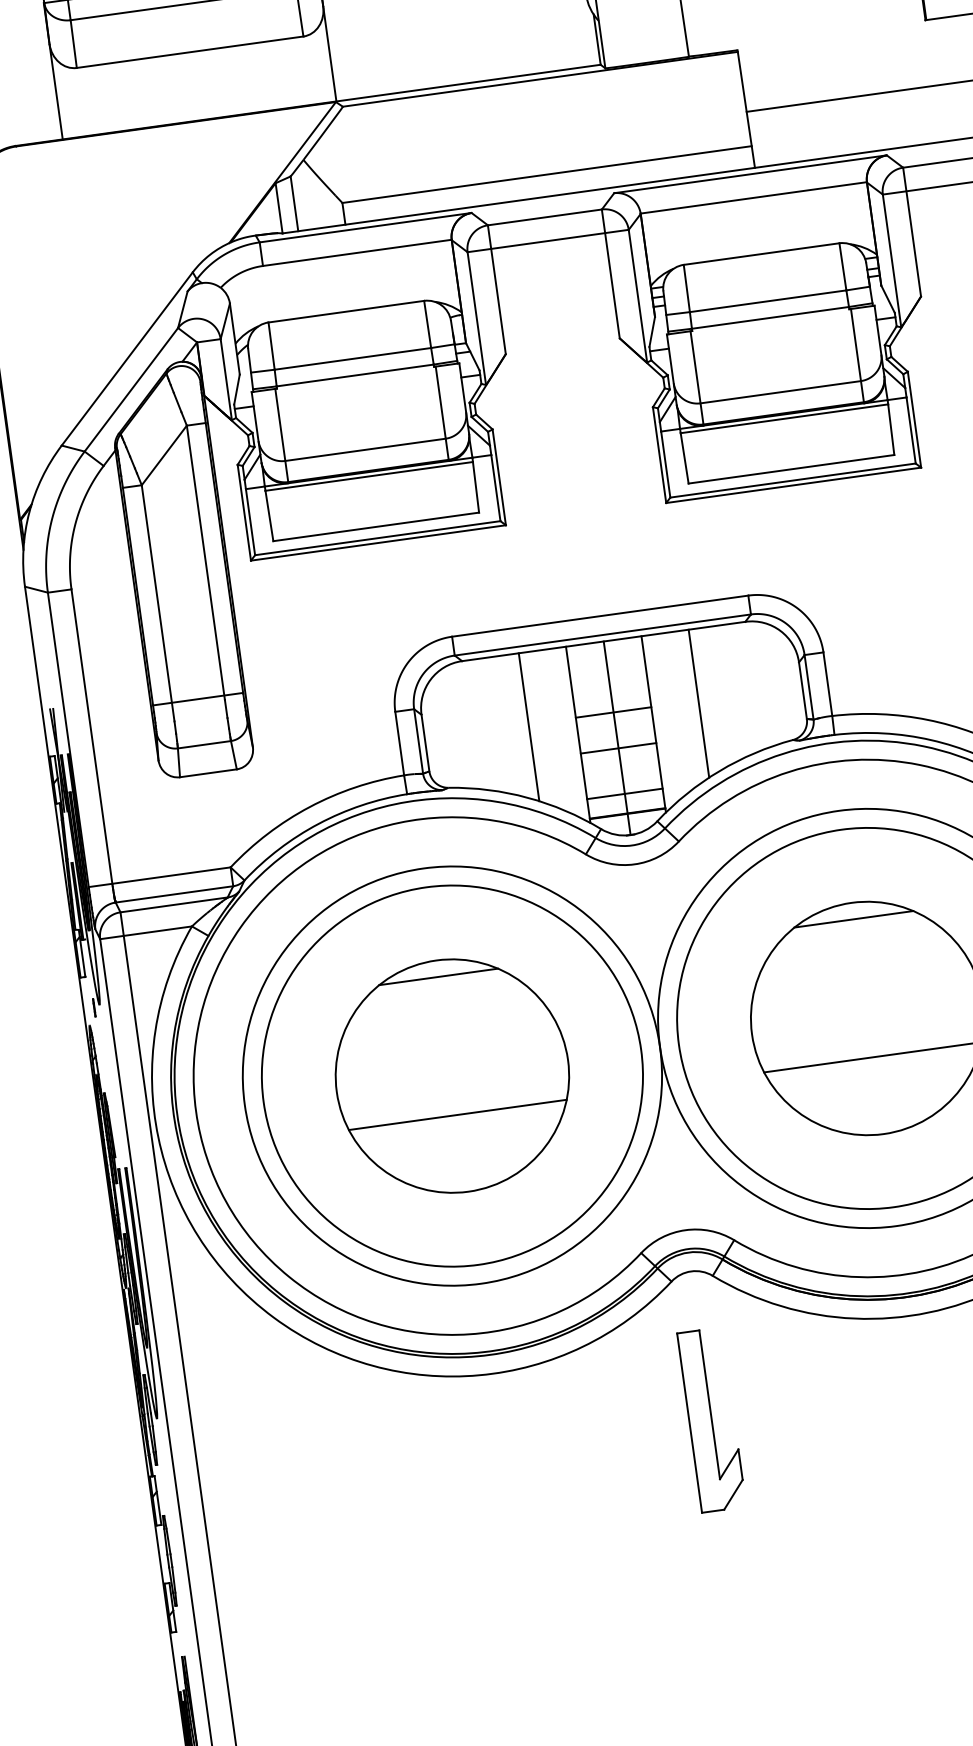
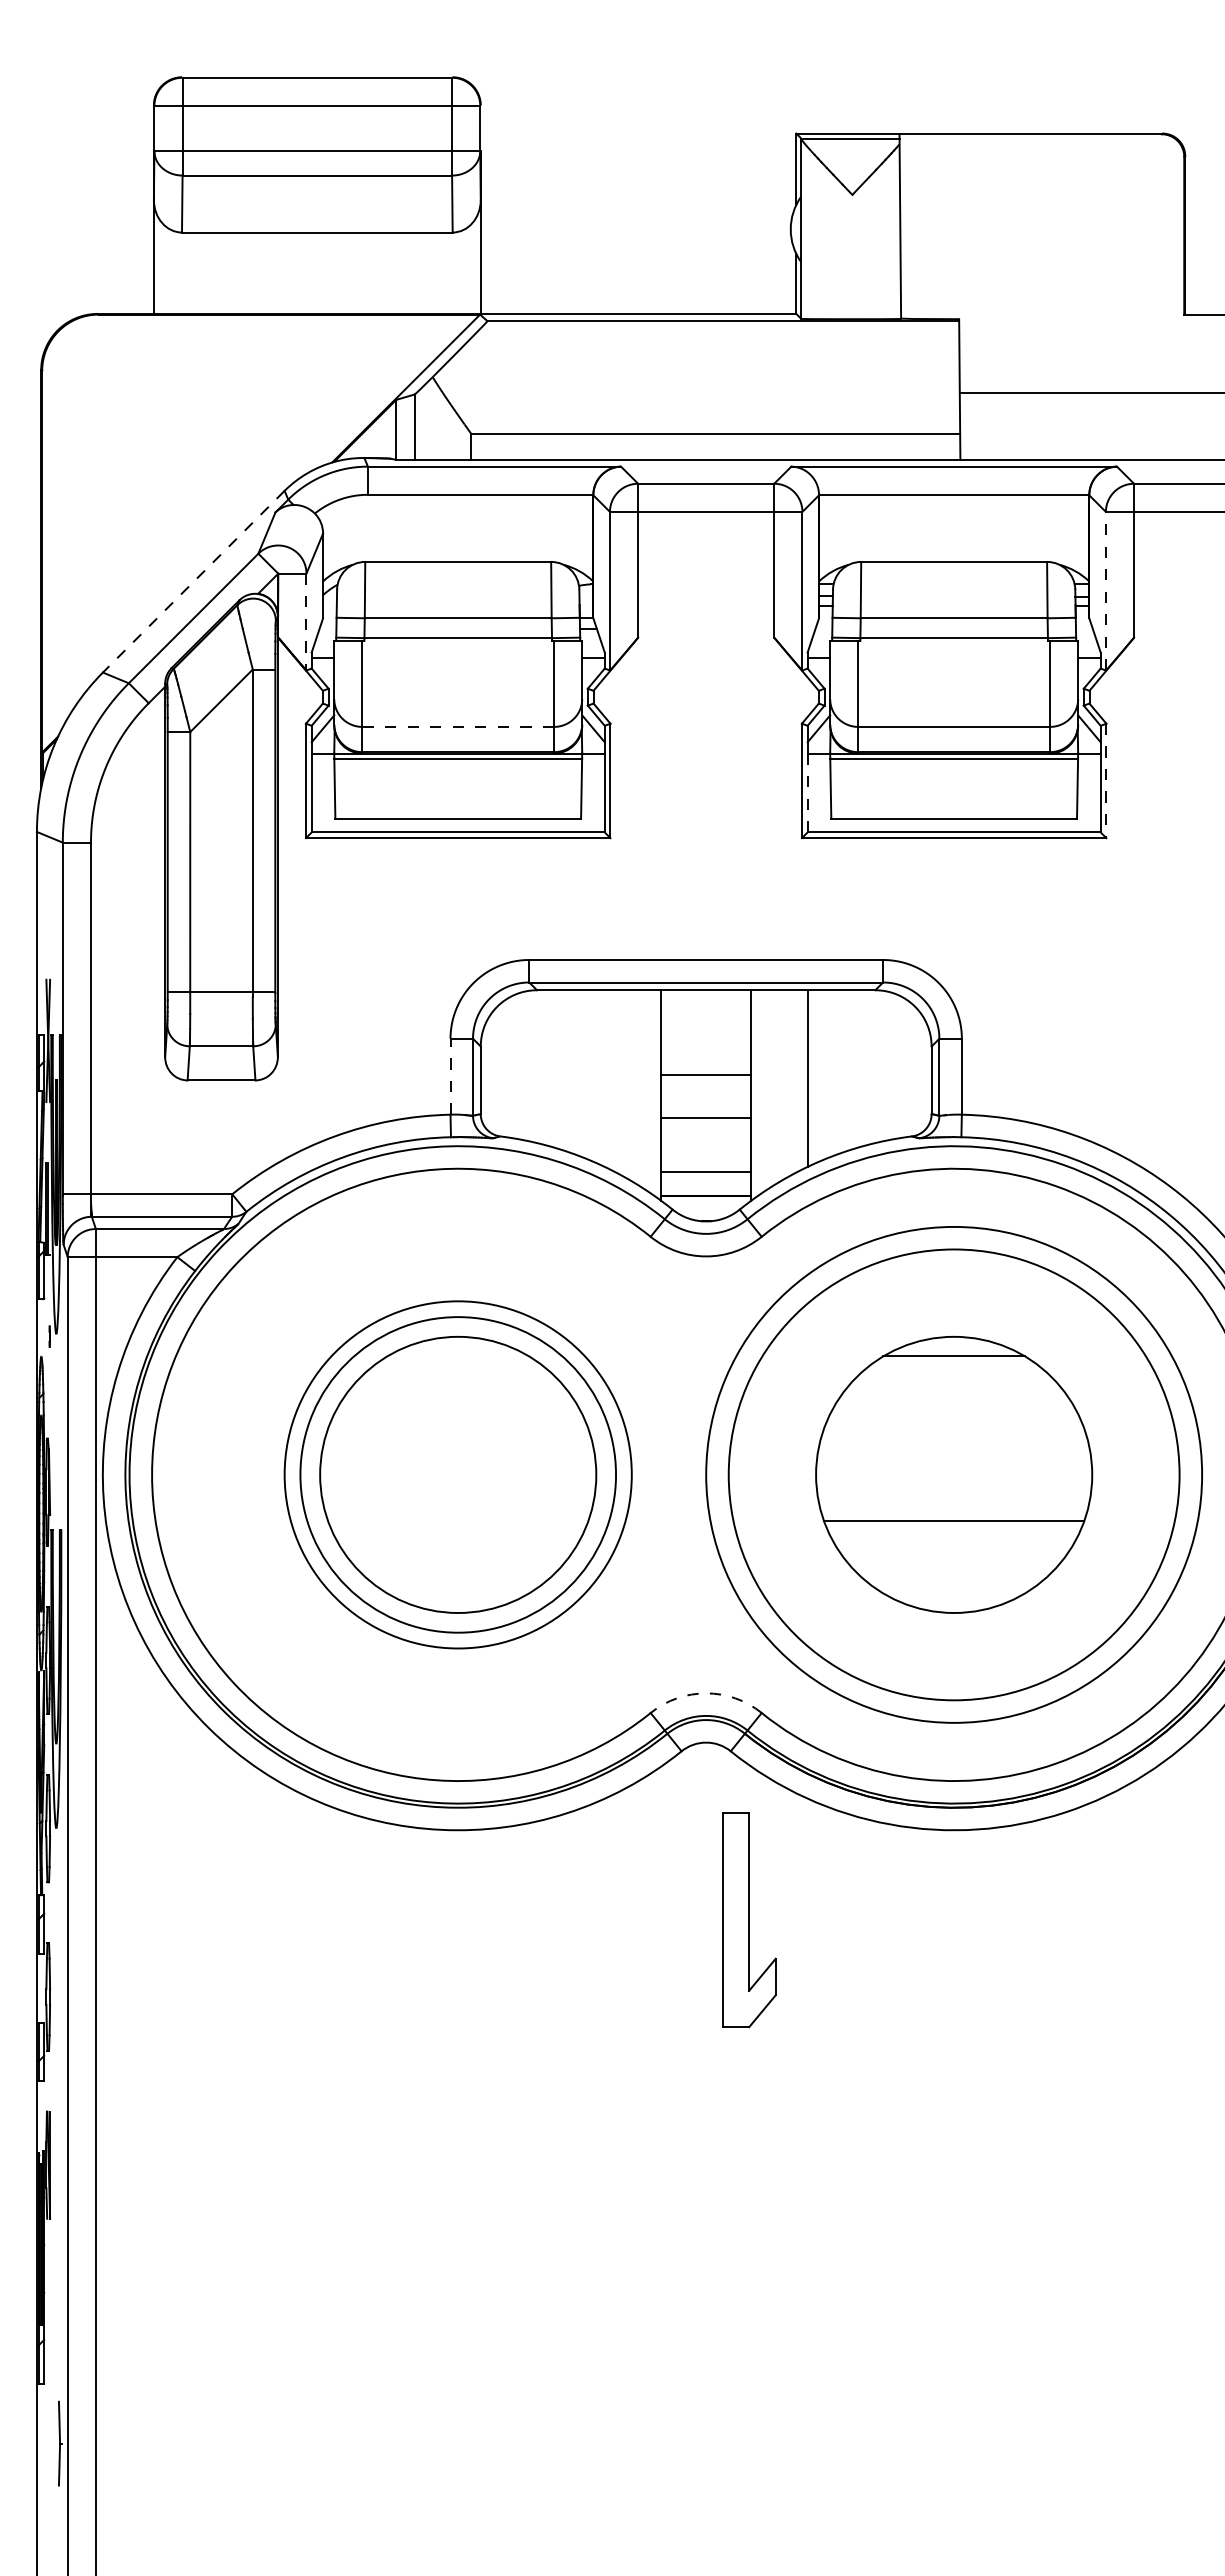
line: (891, 260) -> (1105, 590), solid -> dashed
line: (127, 359) -> (193, 582), solid -> dashed
line: (226, 380) -> (306, 622), solid -> dashed
line: (914, 420) -> (1106, 781), solid -> dashed
line: (365, 449) -> (458, 726), solid -> dashed
line: (665, 464) -> (807, 792), solid -> dashed
line: (528, 727) -> (604, 1078), removed
line: (617, 737) -> (706, 1105), removed
line: (399, 743) -> (450, 1076), solid -> dashed
line: (438, 976) -> (458, 1356), removed
circle: (451, 1075) -> (457, 1474), size x0.7
circle: (452, 1075) -> (458, 1474), size x0.7
line: (458, 1115) -> (458, 1521), removed
arc: (685, 1230) -> (706, 1693), solid -> dashed
part: (712, 1420) -> (749, 1920), moved

